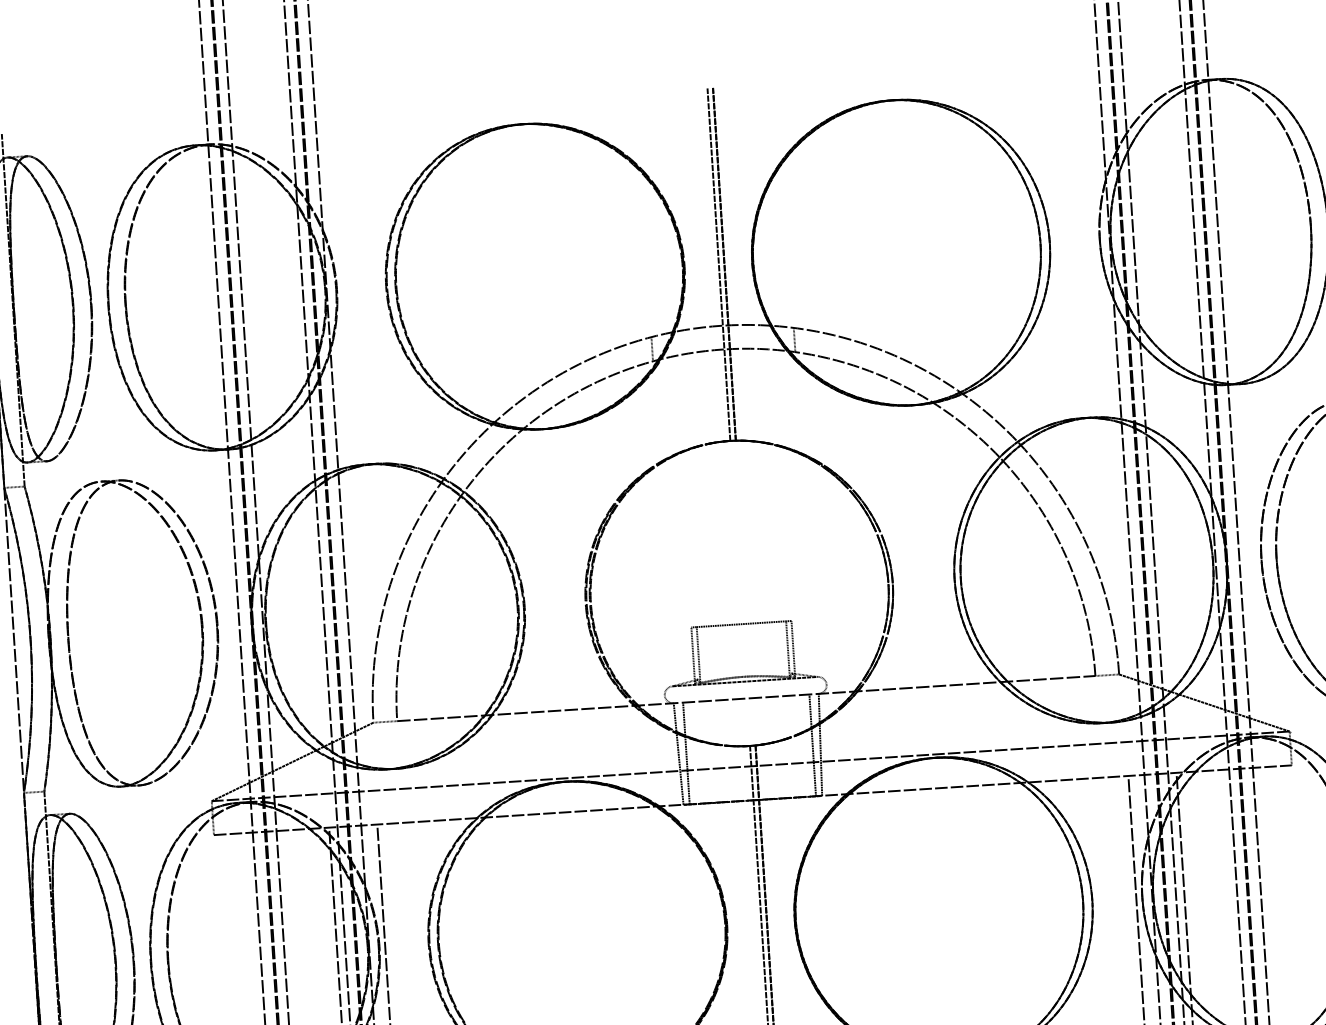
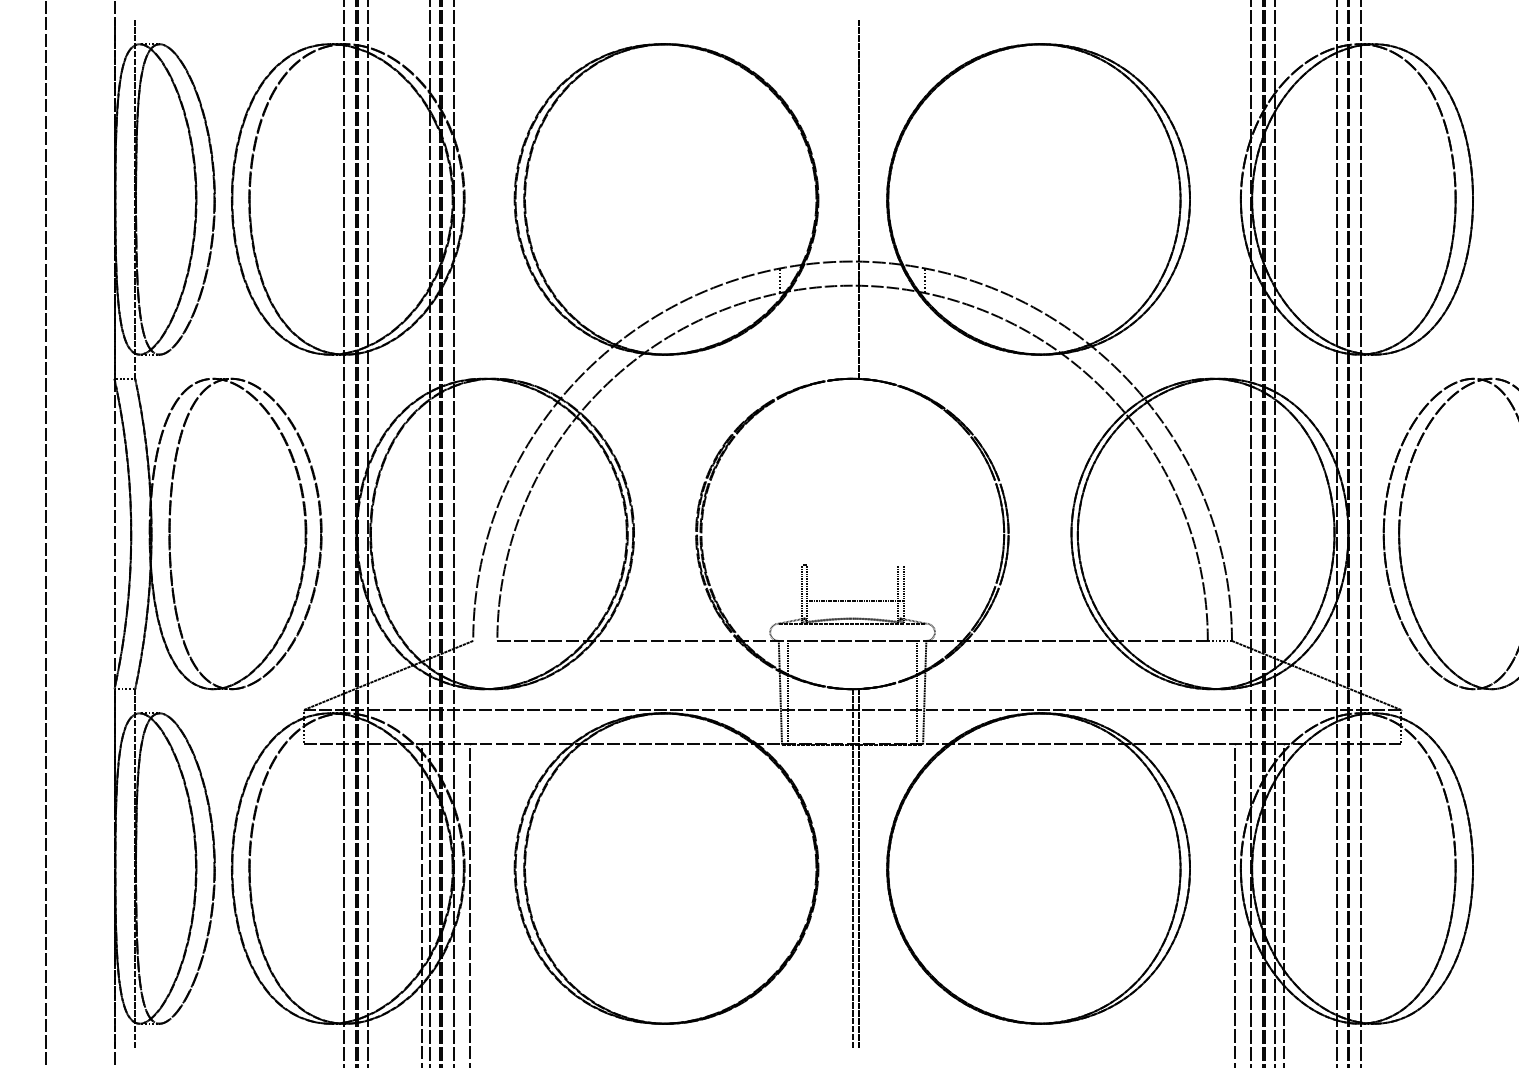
line: (719, 264) -> (853, 199), removed
line: (744, 624) -> (855, 601), moved
line: (385, 721) -> (485, 640), removed

